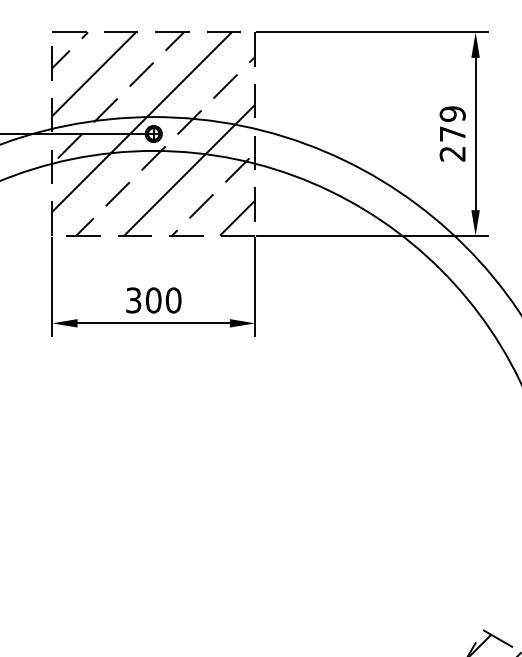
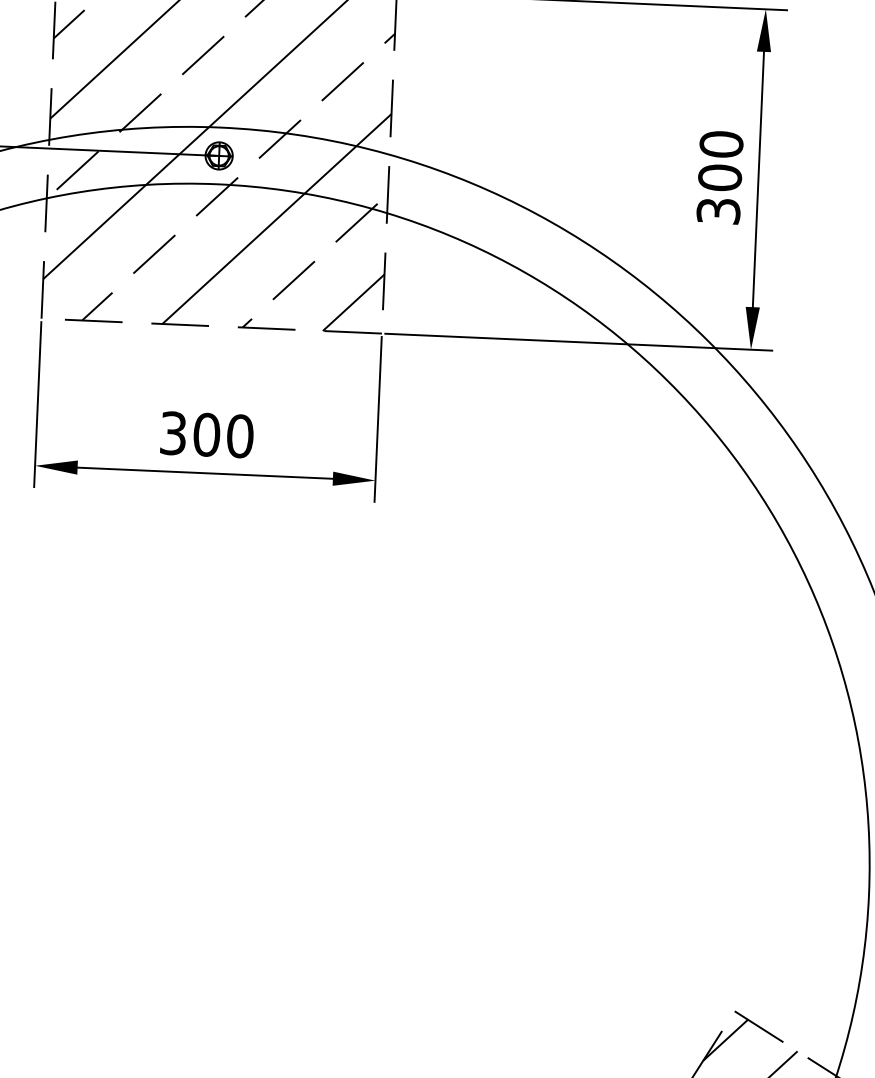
text: (452, 133) -> (719, 176), 279 -> 300

